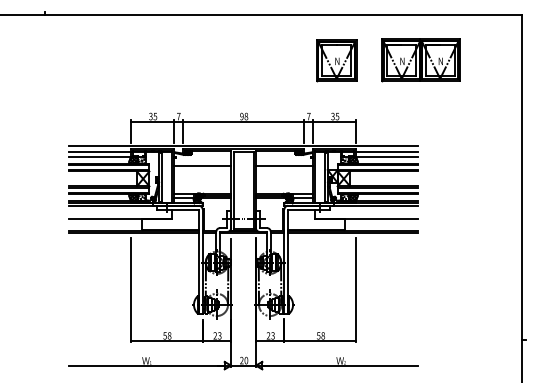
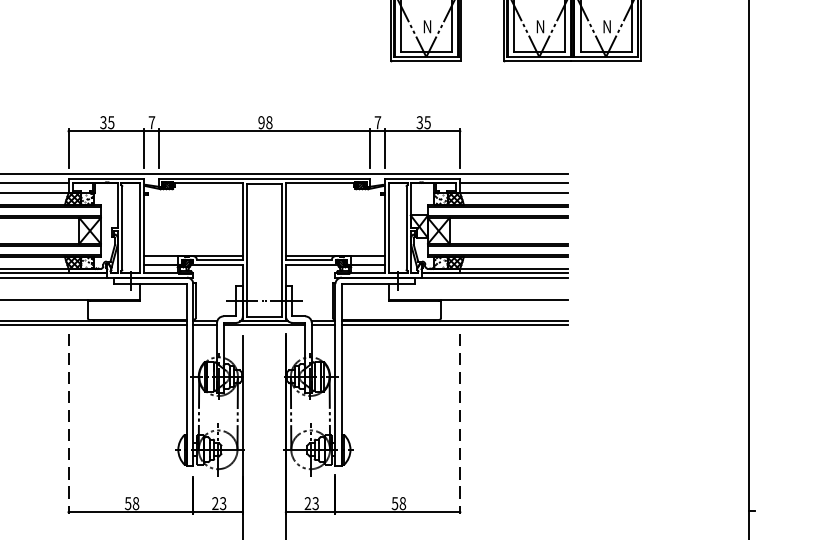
line: (202, 166) -> (193, 209), removed
line: (283, 166) -> (333, 209), removed
line: (130, 290) -> (68, 424), solid -> dashed
line: (356, 290) -> (460, 424), solid -> dashed

